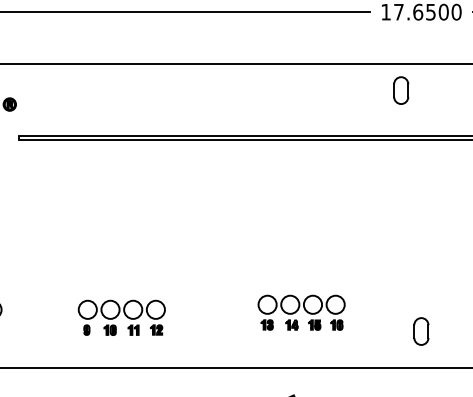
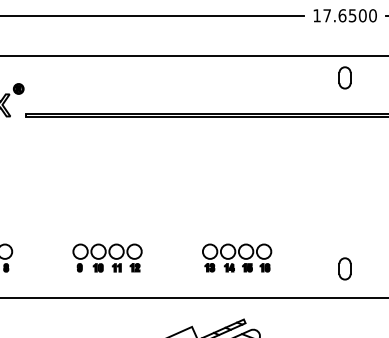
part: (400, 90) -> (344, 77), moved
part: (302, 312) -> (237, 257), moved

